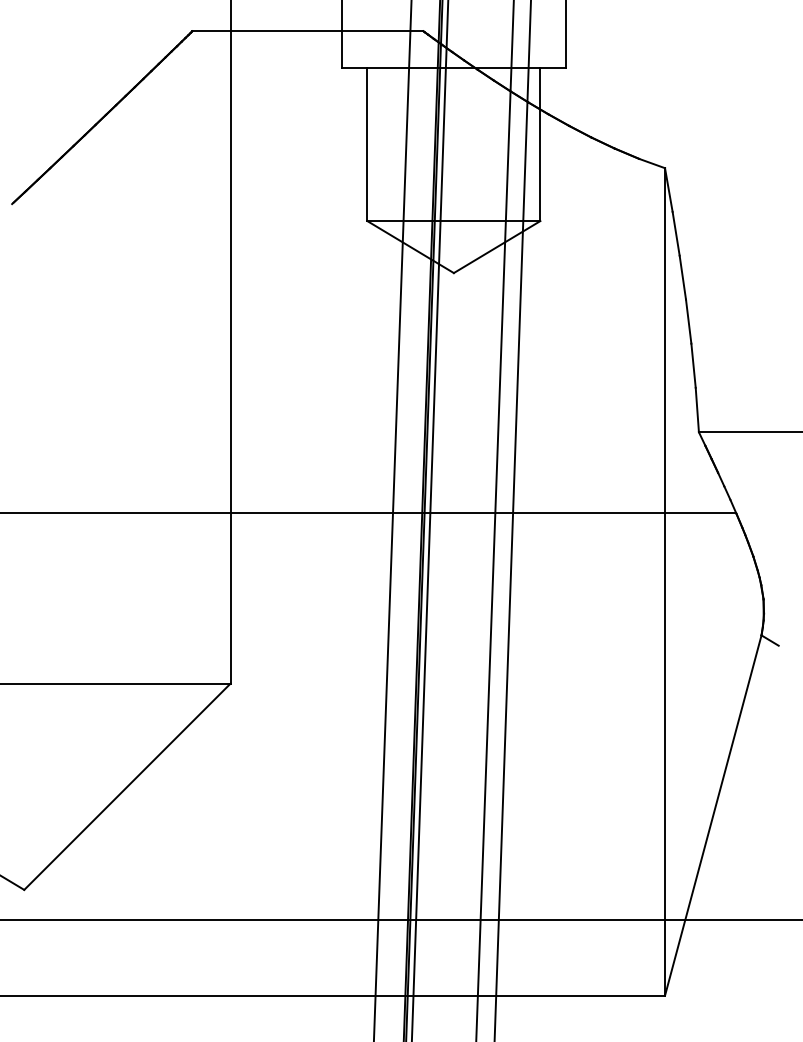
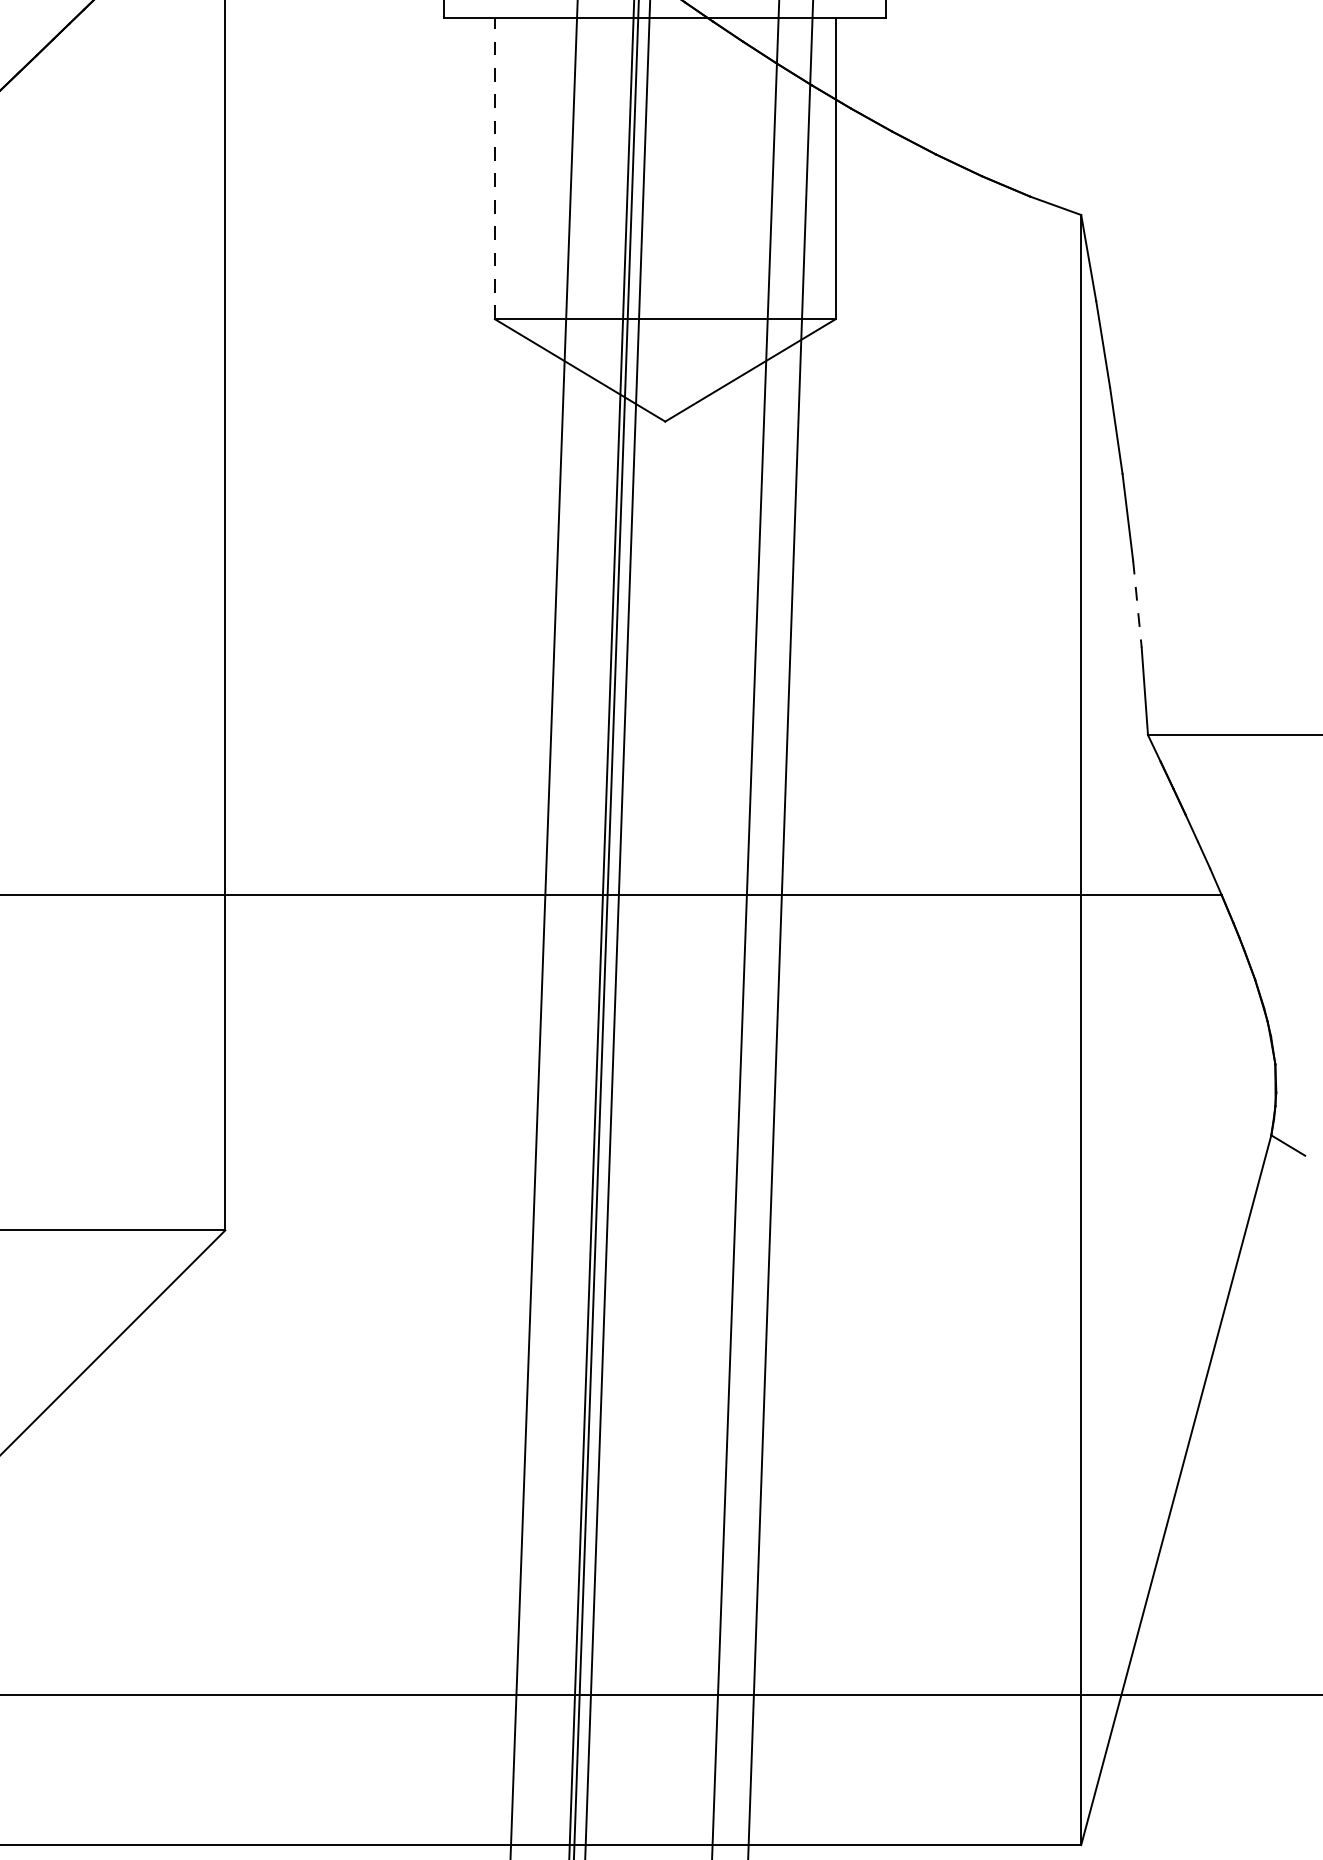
line: (367, 144) -> (495, 168), solid -> dashed
line: (693, 366) -> (1137, 605), solid -> dashed

